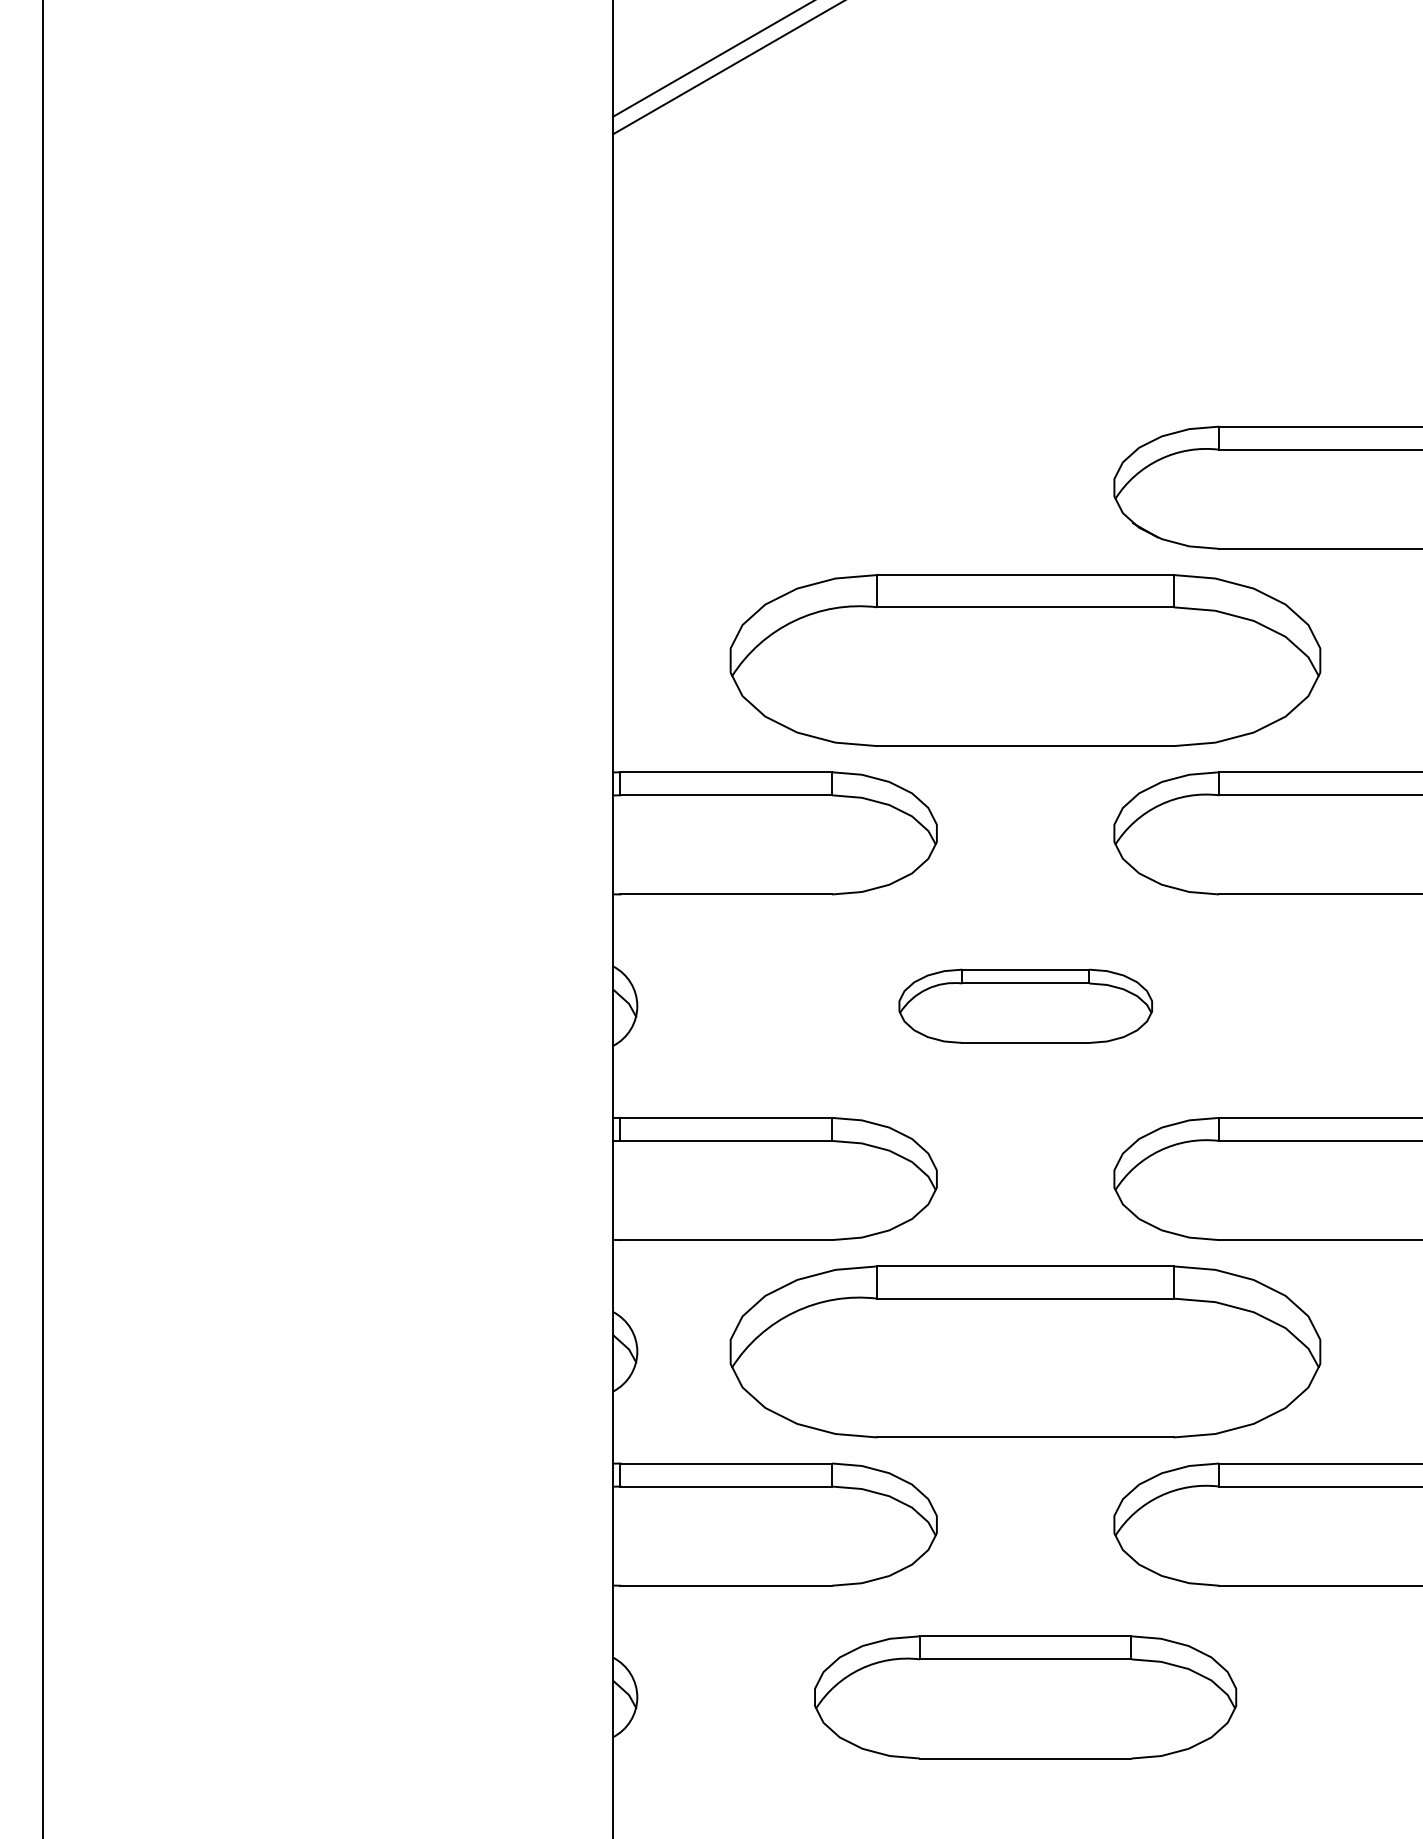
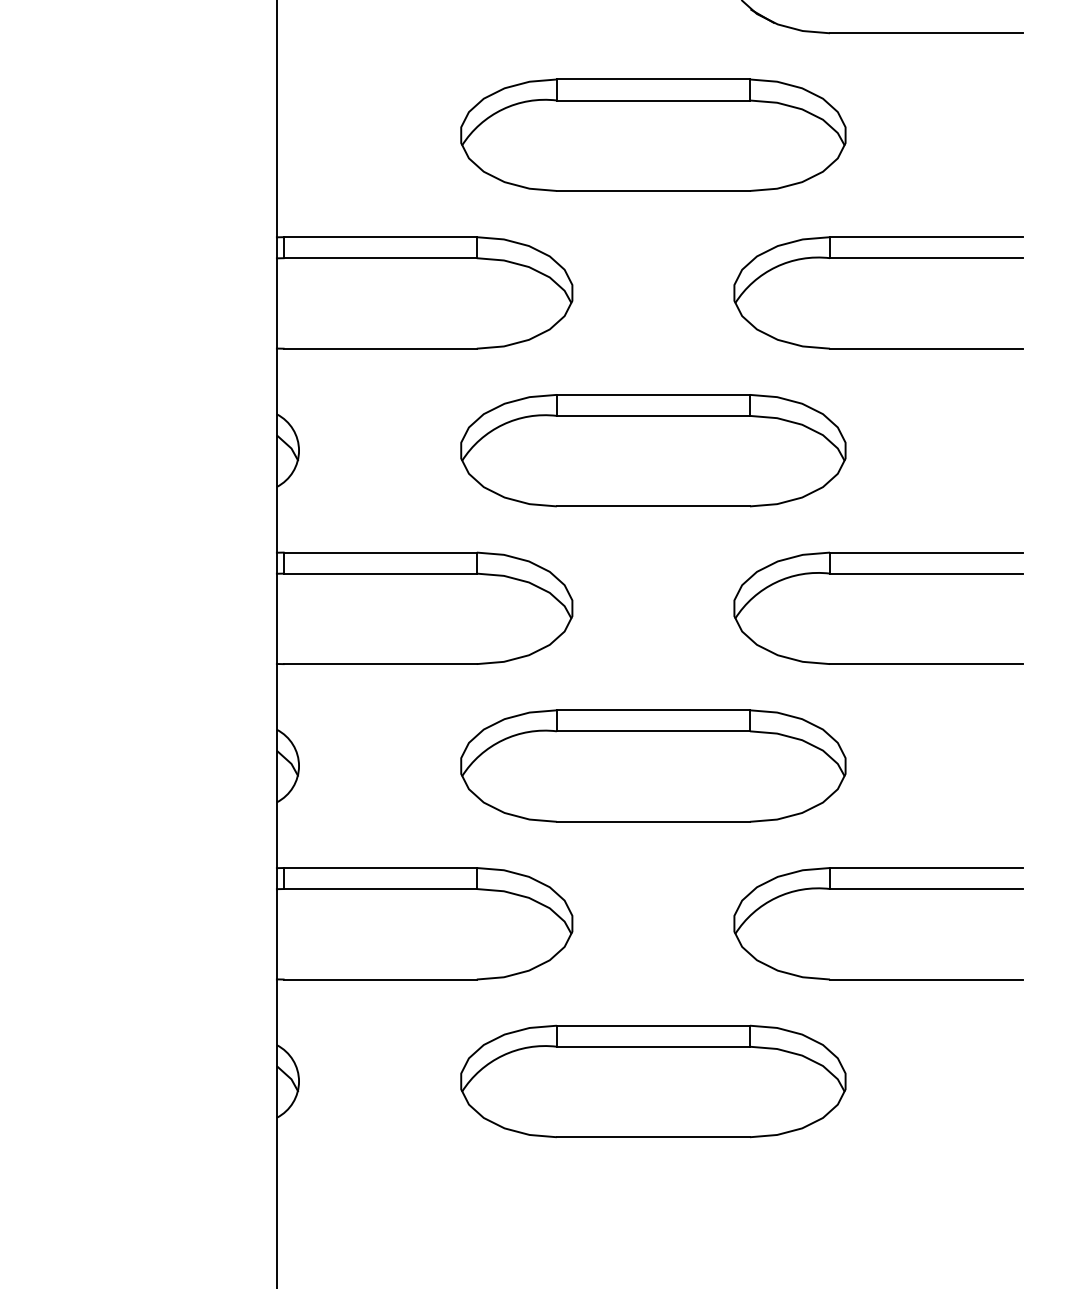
part: (1025, 660) -> (653, 135), size x0.71
part: (1025, 1006) -> (653, 450), size x1.67
part: (1025, 1351) -> (653, 765), size x0.71

